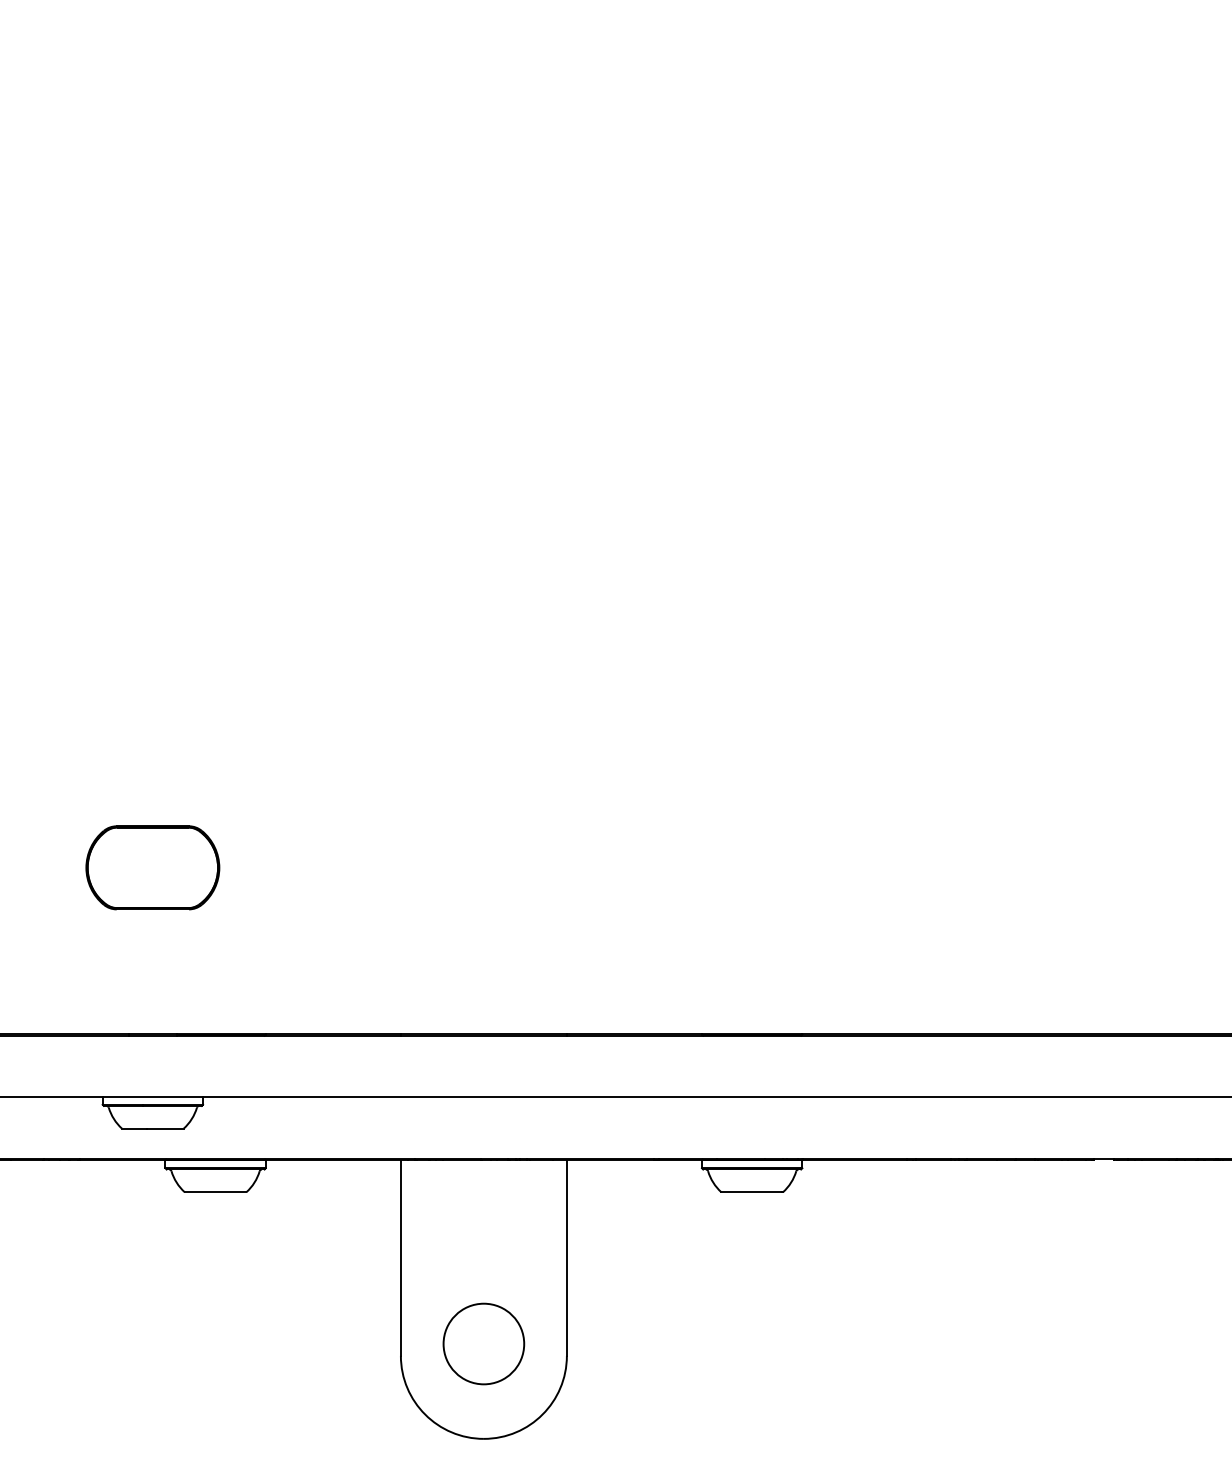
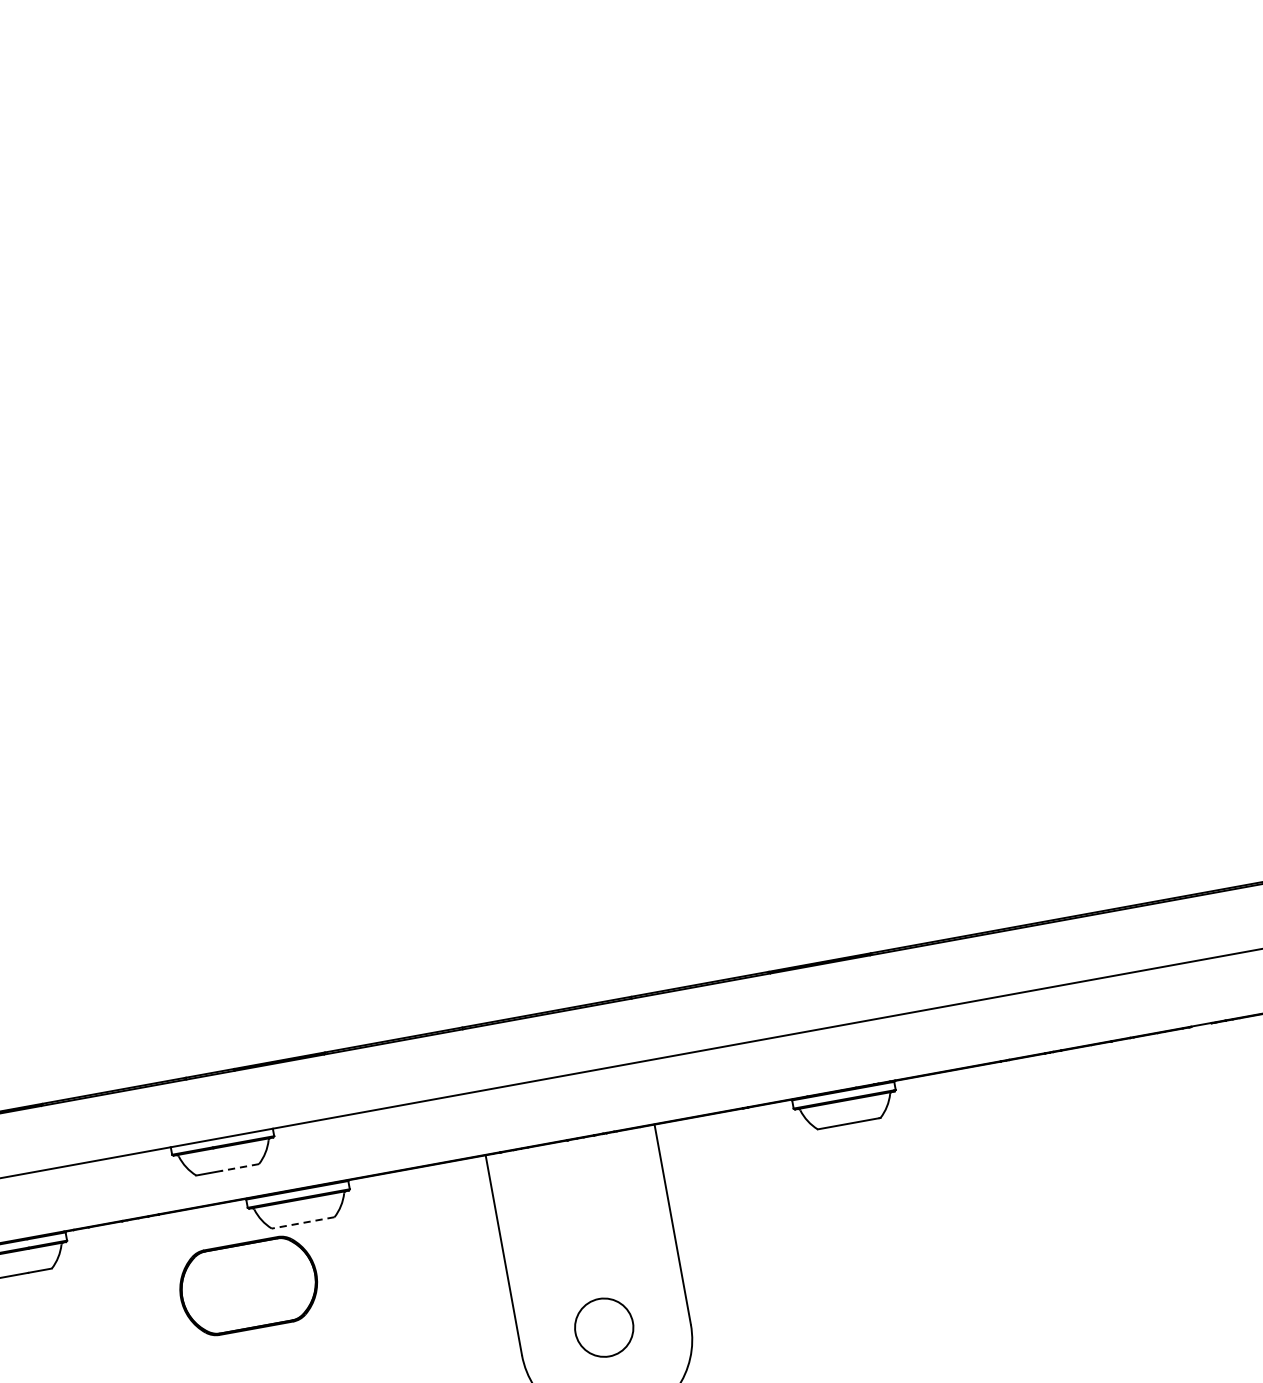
part: (152, 867) -> (248, 1285), moved
line: (165, 1128) -> (240, 1167), solid -> dashed
line: (215, 1192) -> (303, 1223), solid -> dashed
circle: (483, 1343) -> (603, 1327), size x0.7

